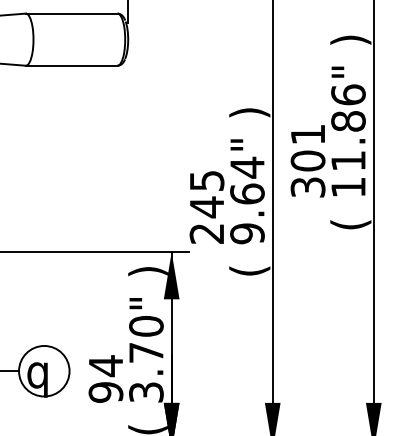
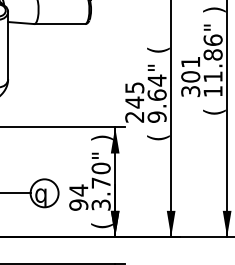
text: (249, 111) -> (158, 49), ) -> (

